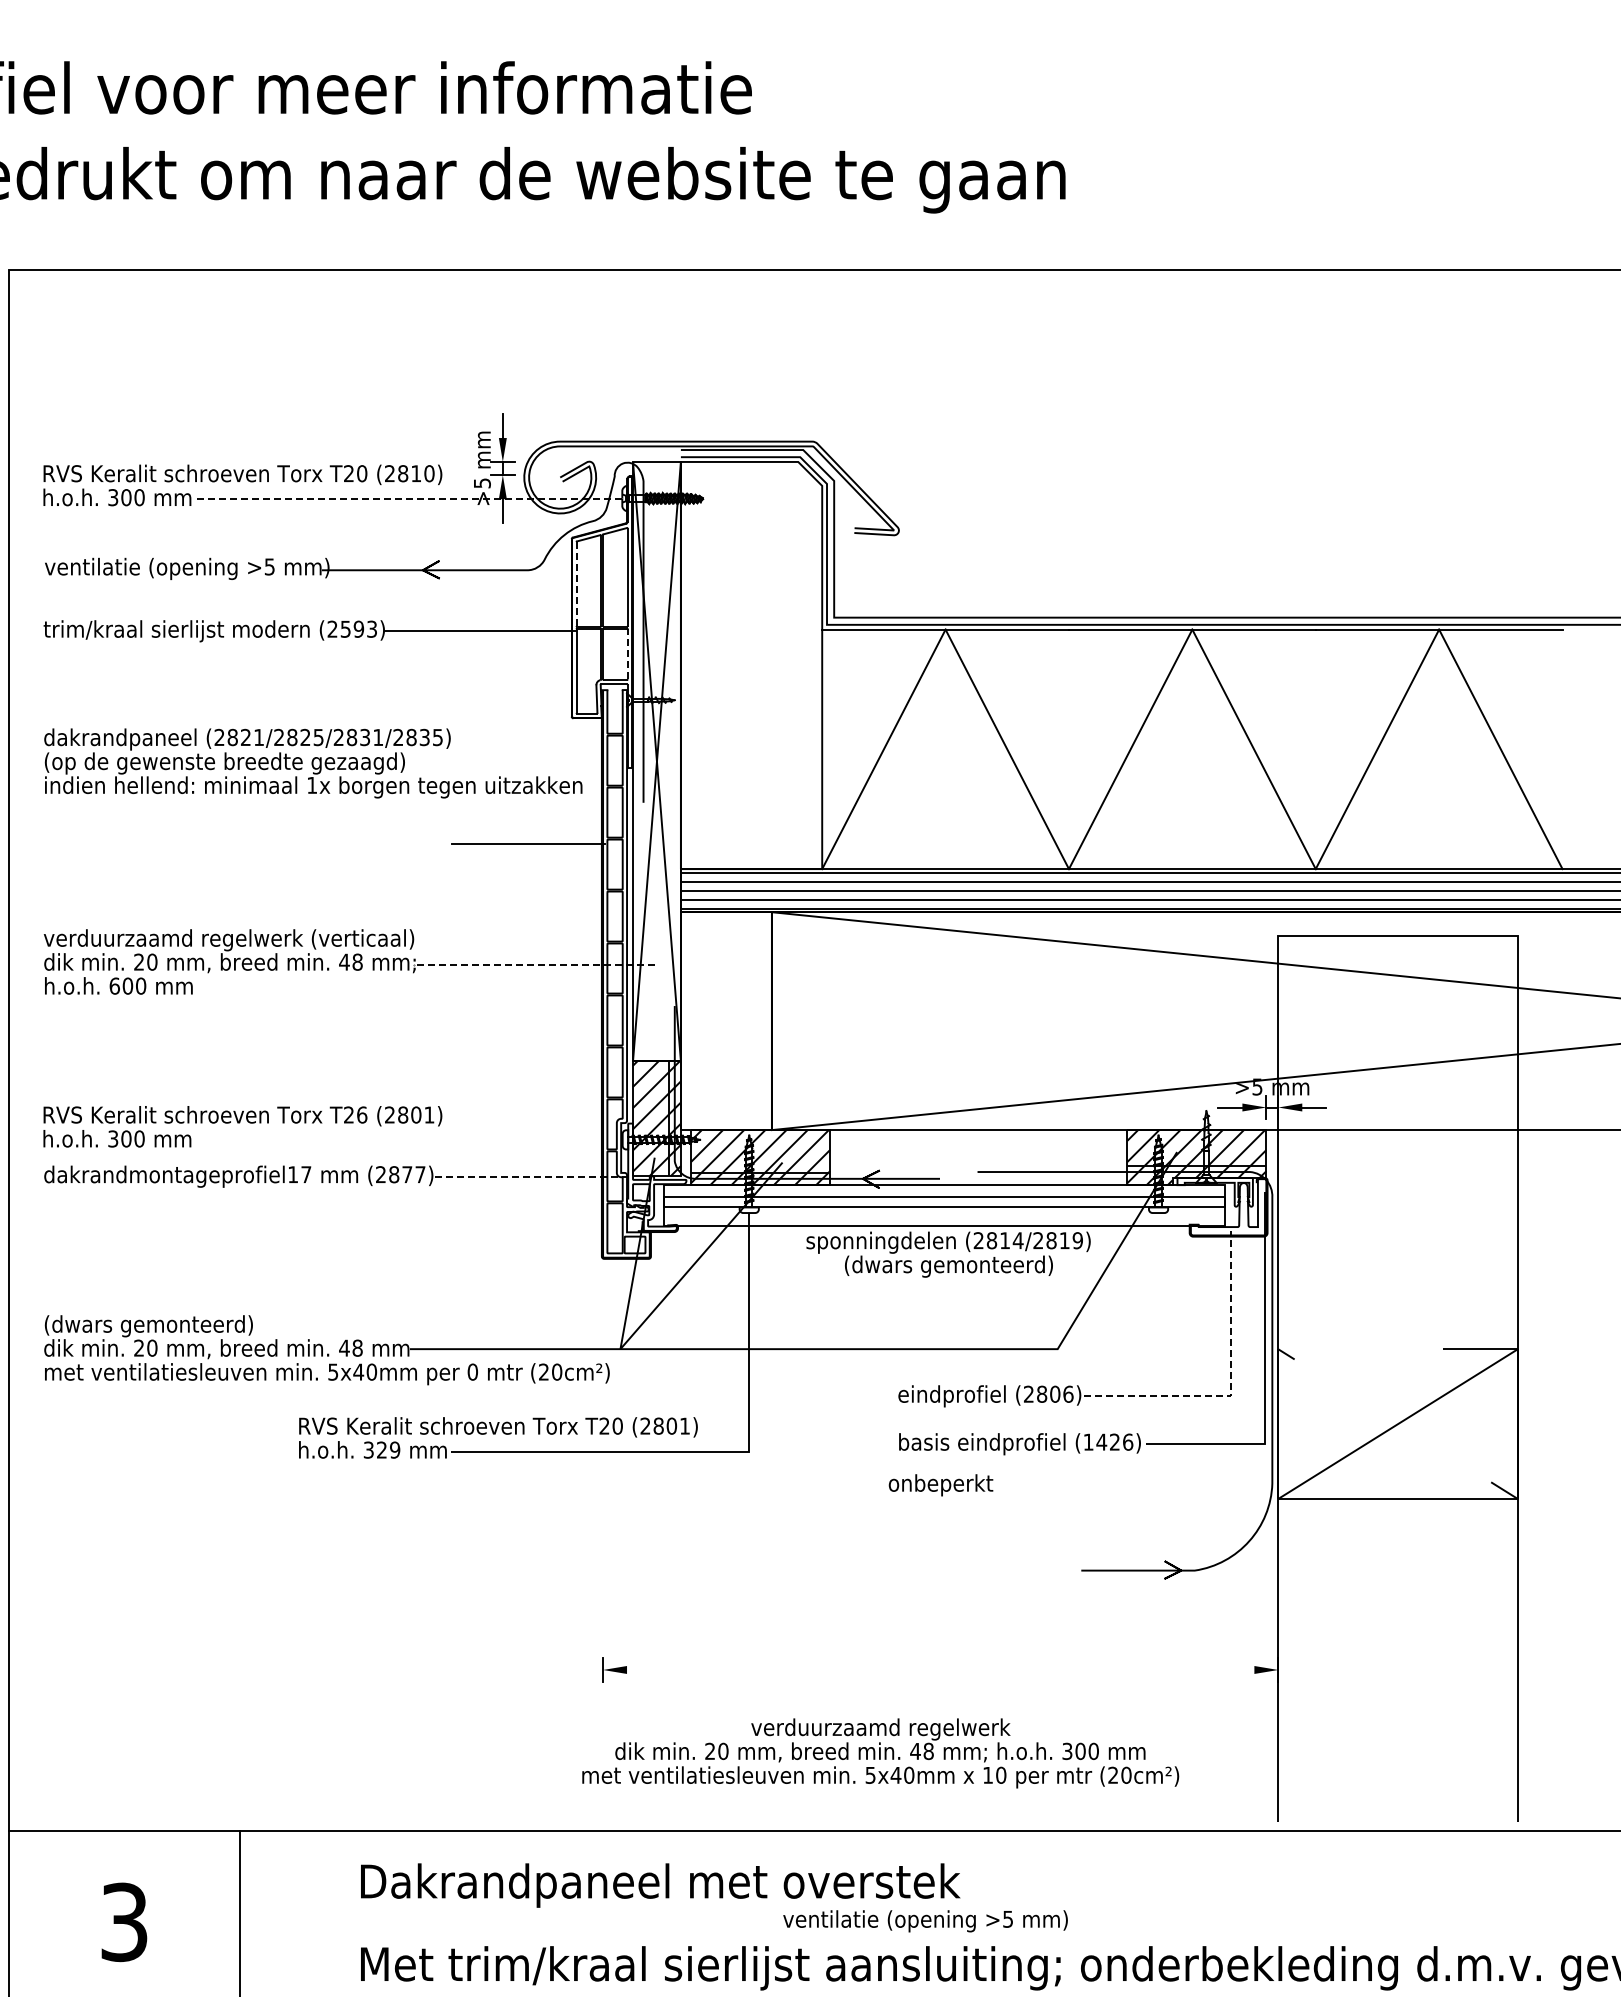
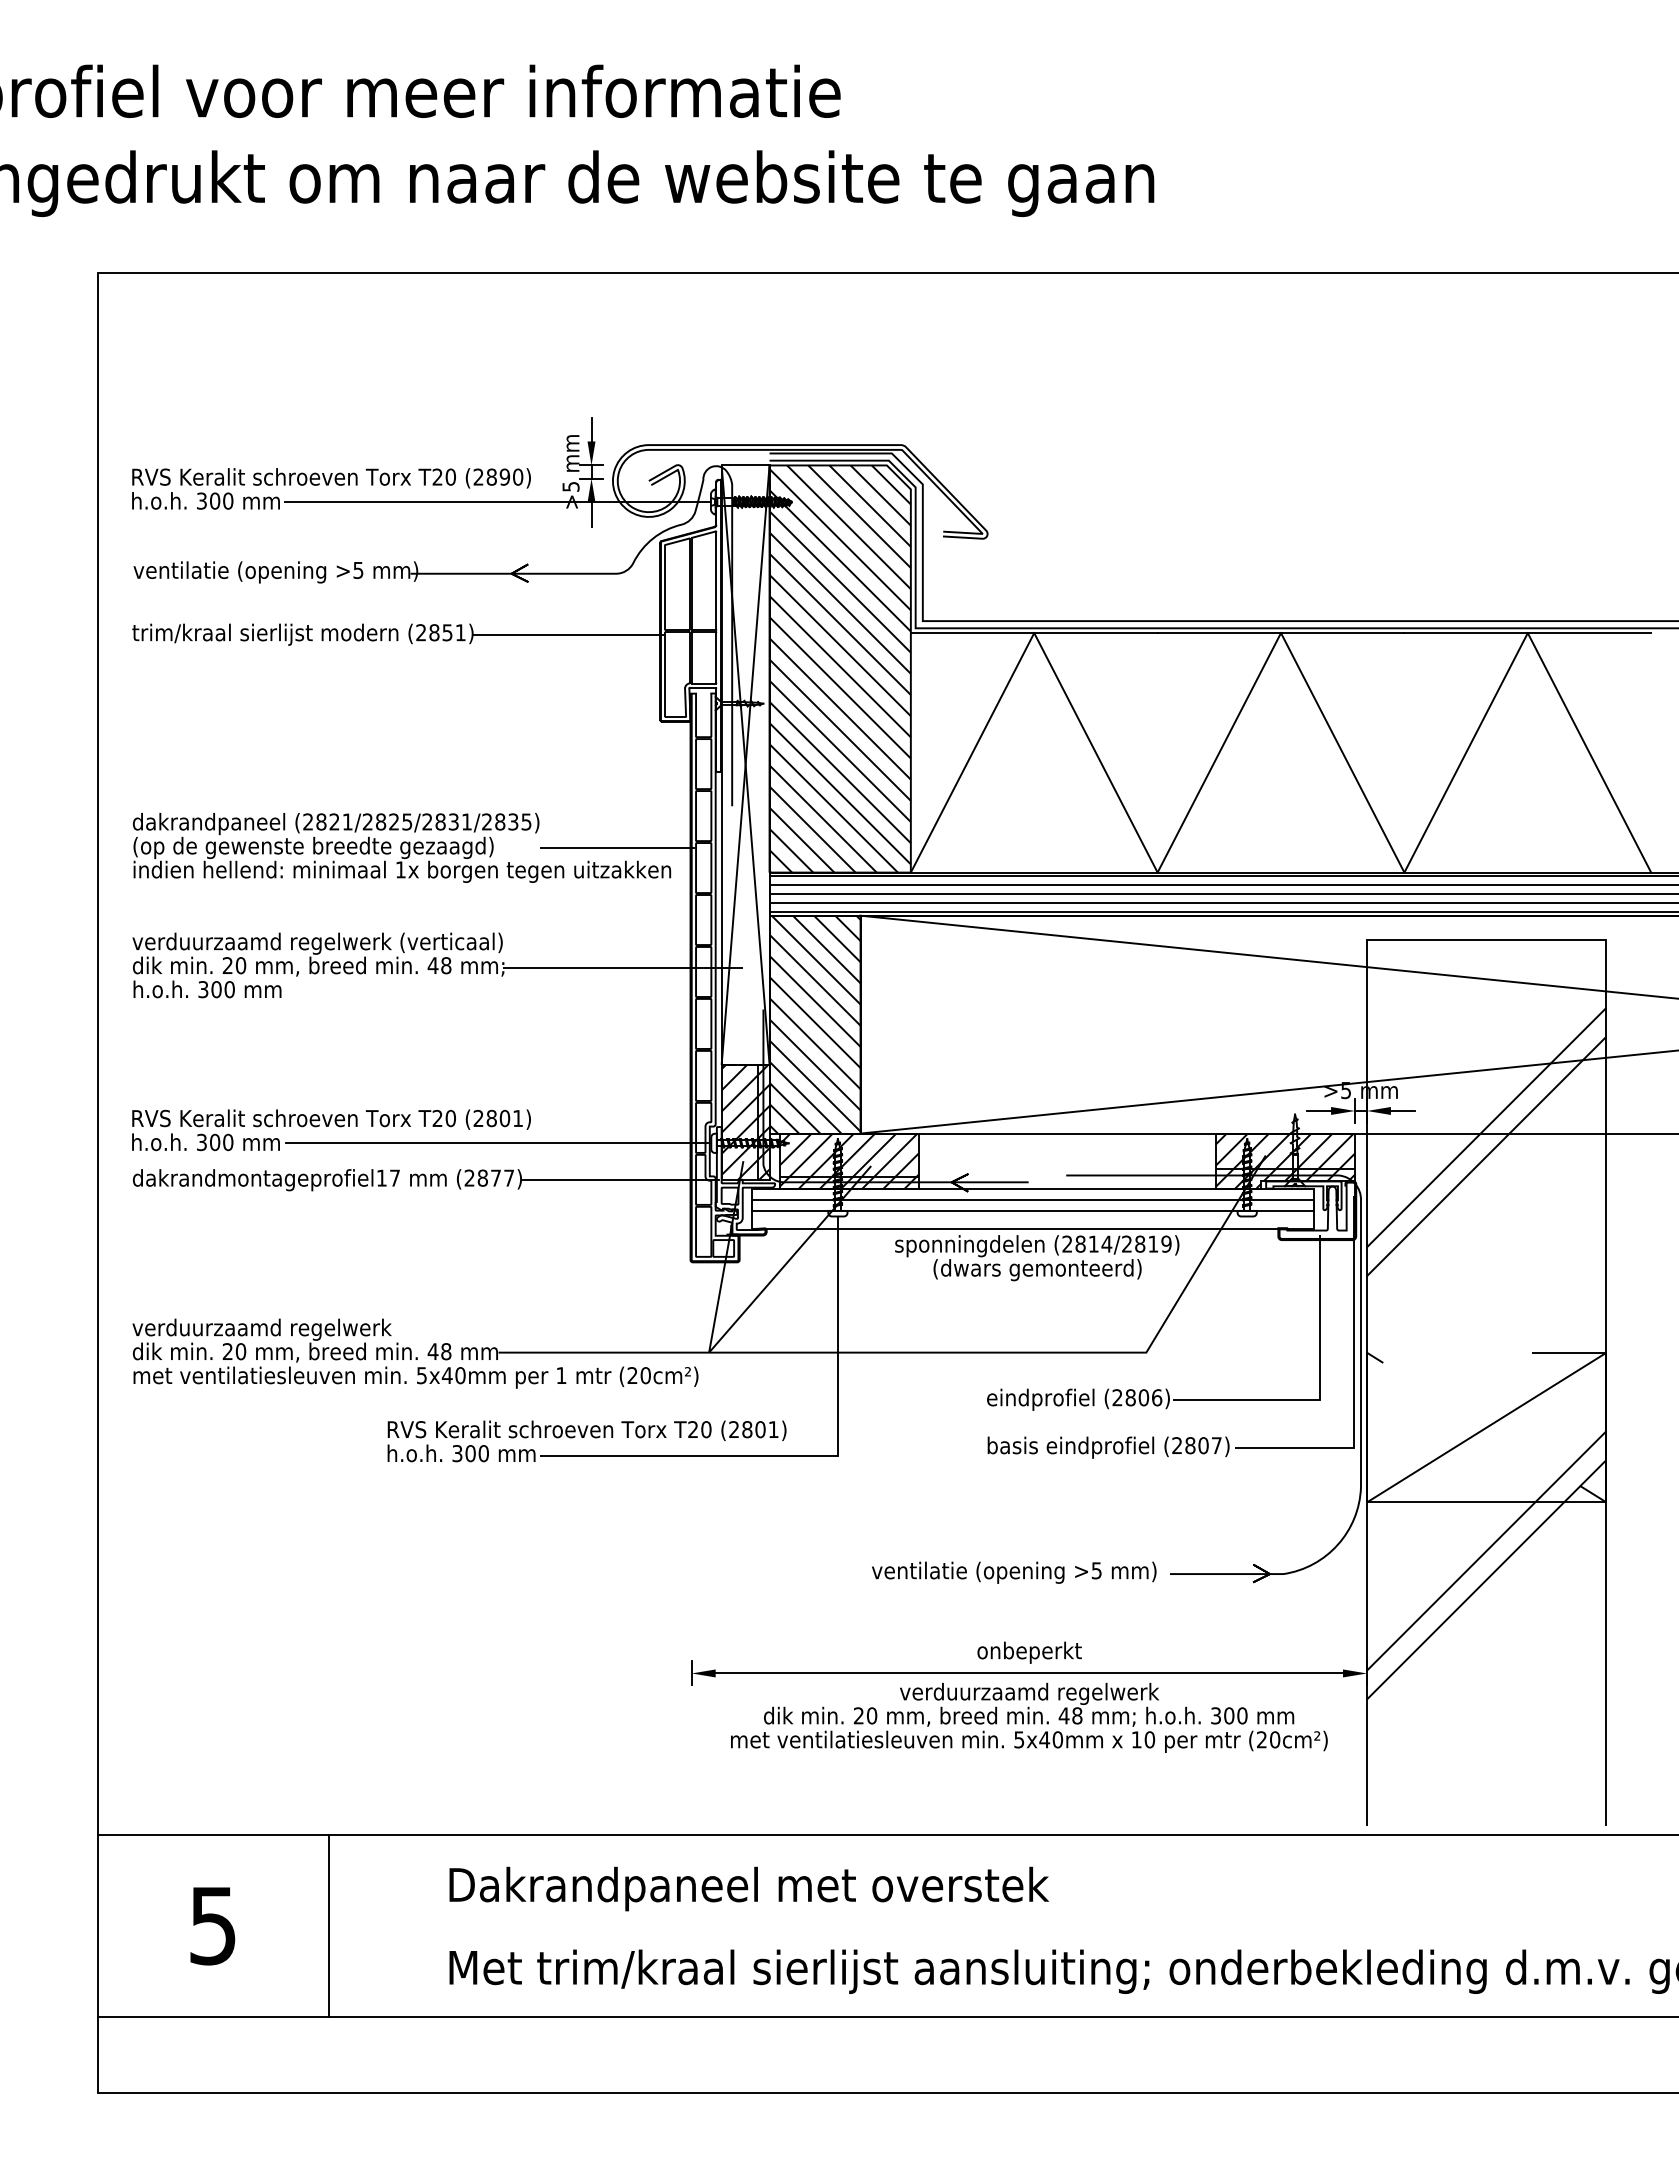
text: (415, 473) -> (504, 476), (2810) -> (2890)
line: (409, 499) -> (498, 502), dashed -> solid
line: (576, 584) -> (665, 587), dashed -> solid
text: (358, 629) -> (447, 632), (2593) -> (2851)
line: (627, 654) -> (716, 657), dashed -> solid
hatch: (750, 665) -> (839, 668), added
text: (313, 763) -> (402, 847), moved
line: (533, 965) -> (622, 968), dashed -> solid
text: (114, 986) -> (203, 989), 600 -> 300
hatch: (725, 1021) -> (814, 1024), added
text: (361, 1114) -> (450, 1117), T26 -> T20
line: (409, 1140) -> (498, 1143), added
line: (532, 1177) -> (621, 1180), dashed -> solid
text: (172, 1326) -> (261, 1329), (dwars gemonteerd) -> verduurzaamd regelwerk
hatch: (1397, 1335) -> (1486, 1338), added
hatch: (1397, 1364) -> (1486, 1367), added
text: (472, 1372) -> (561, 1375), 0 -> 1
line: (1231, 1388) -> (1320, 1391), dashed -> solid
text: (1107, 1442) -> (1196, 1445), (1426) -> (2807)
text: (387, 1450) -> (476, 1453), 329 -> 300
text: (940, 1485) -> (1029, 1652), moved
line: (940, 1670) -> (1029, 1673), added
text: (880, 1753) -> (1029, 1717), moved
text: (925, 1921) -> (1014, 1572), moved
text: (123, 1922) -> (212, 1925), 3 -> 5

